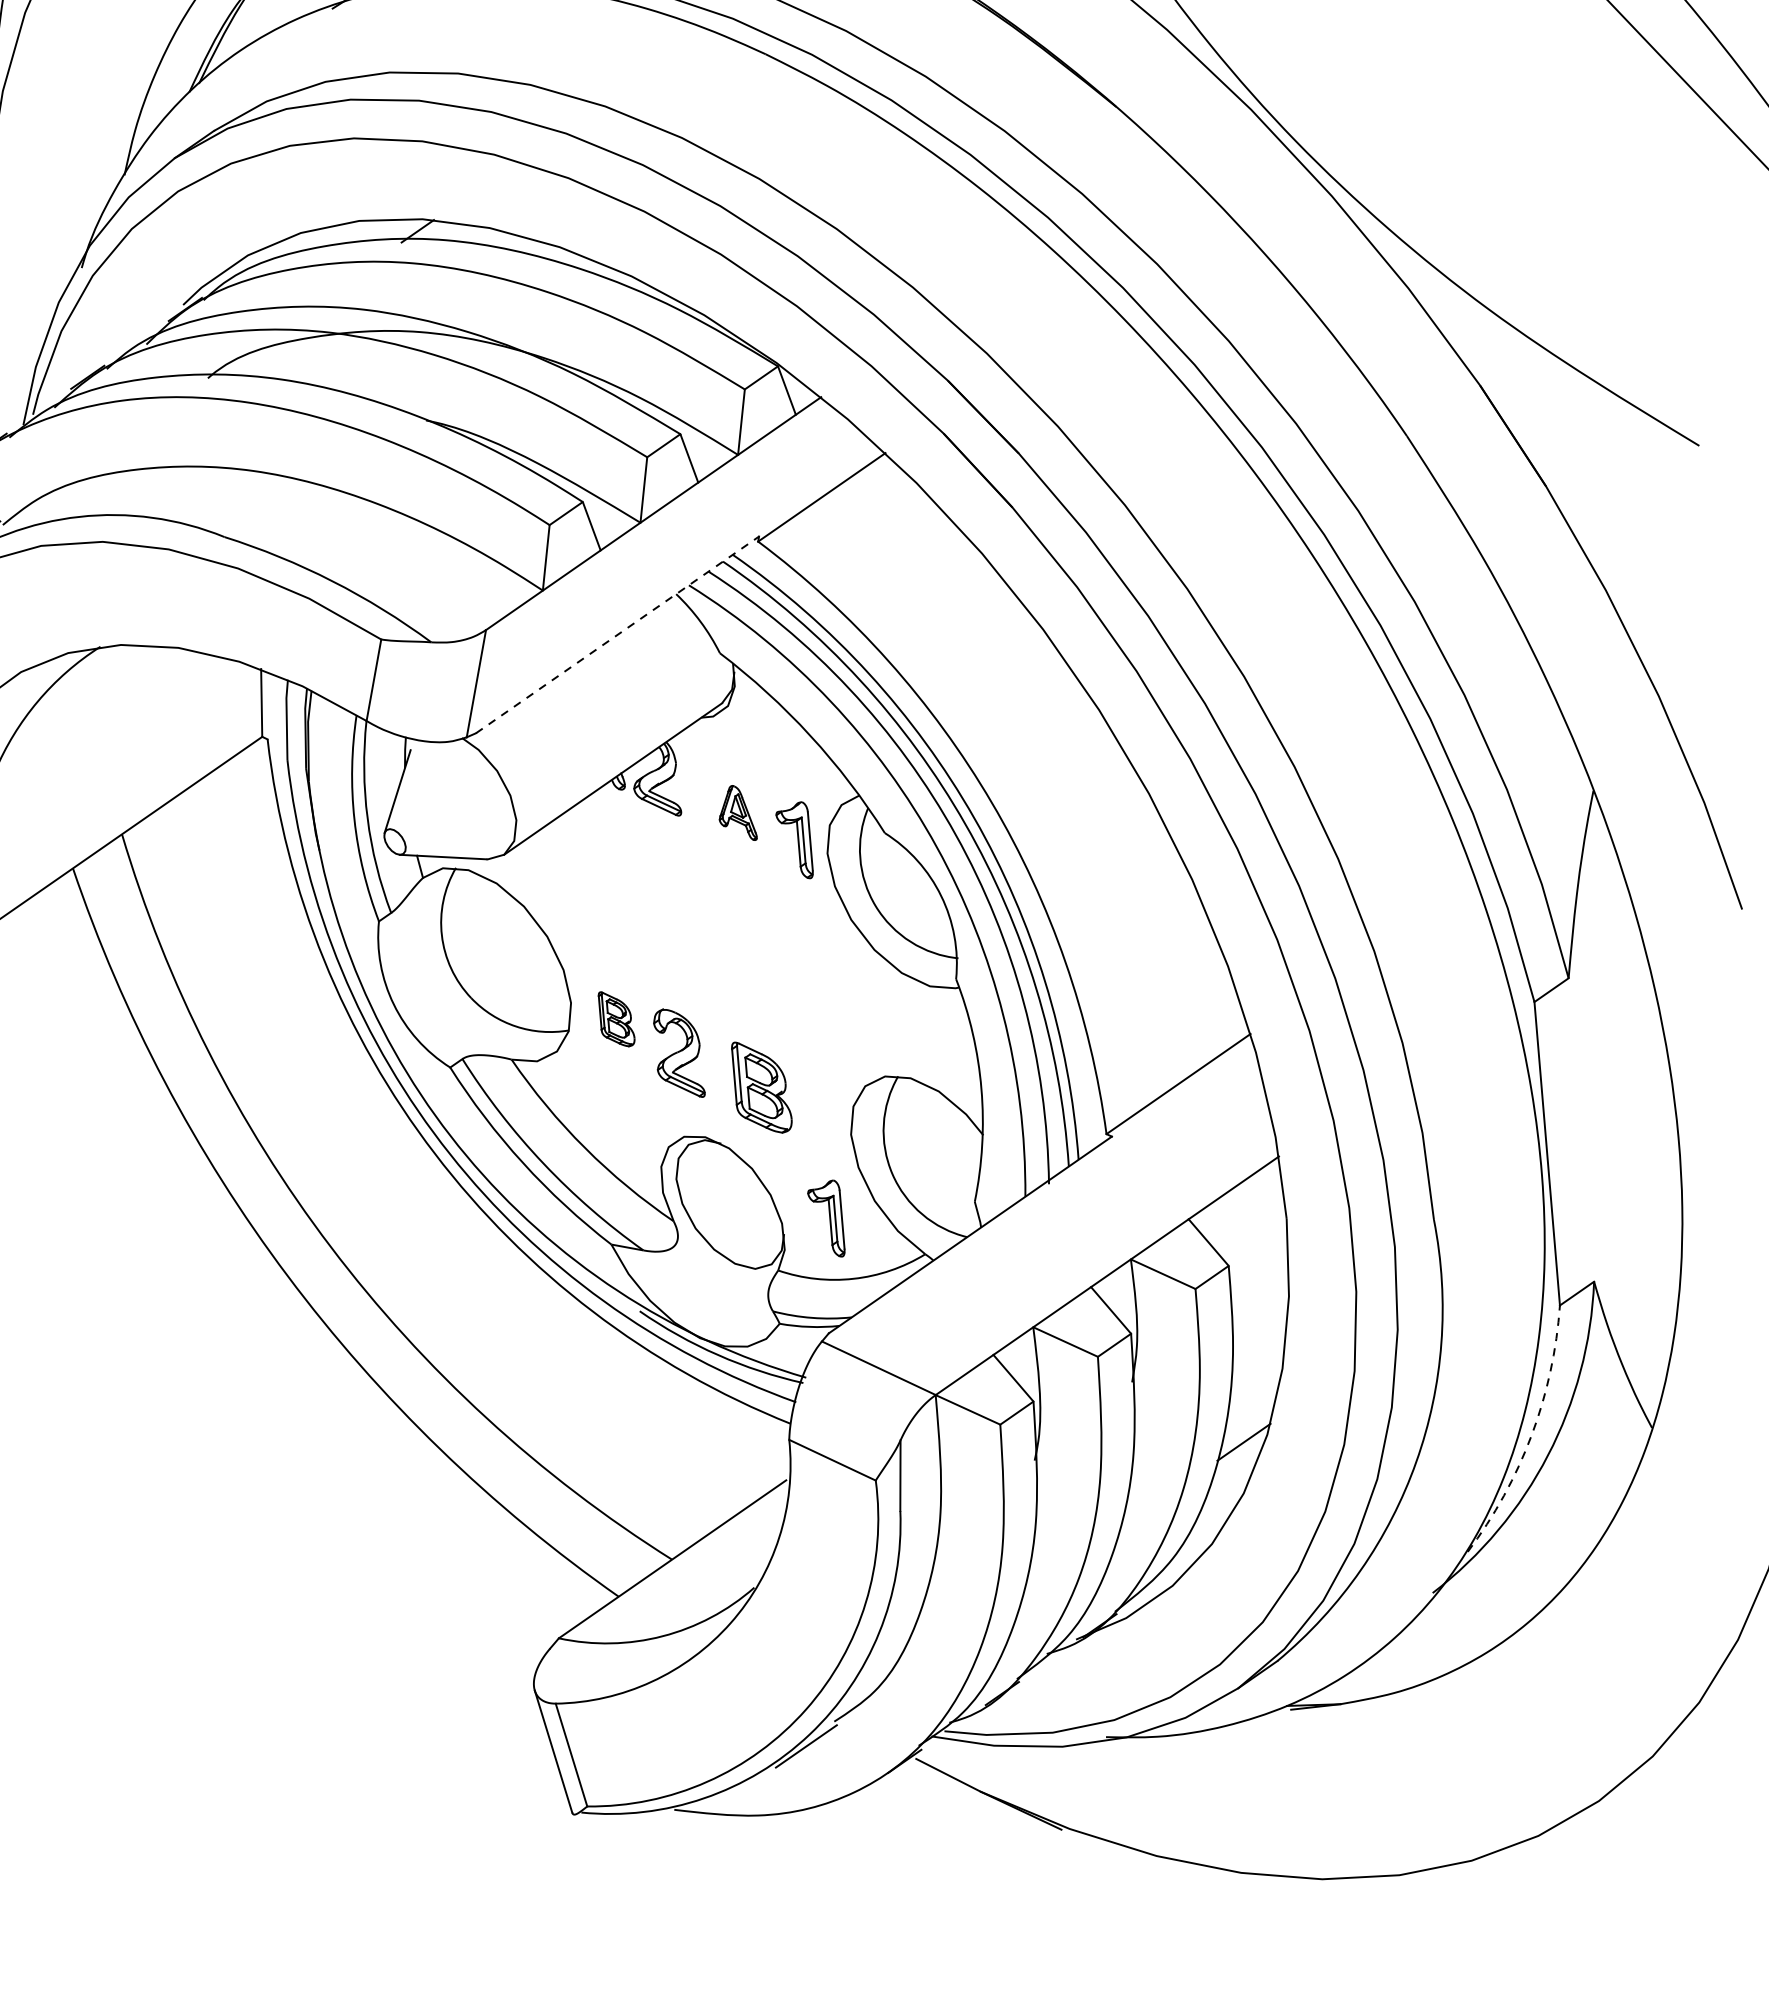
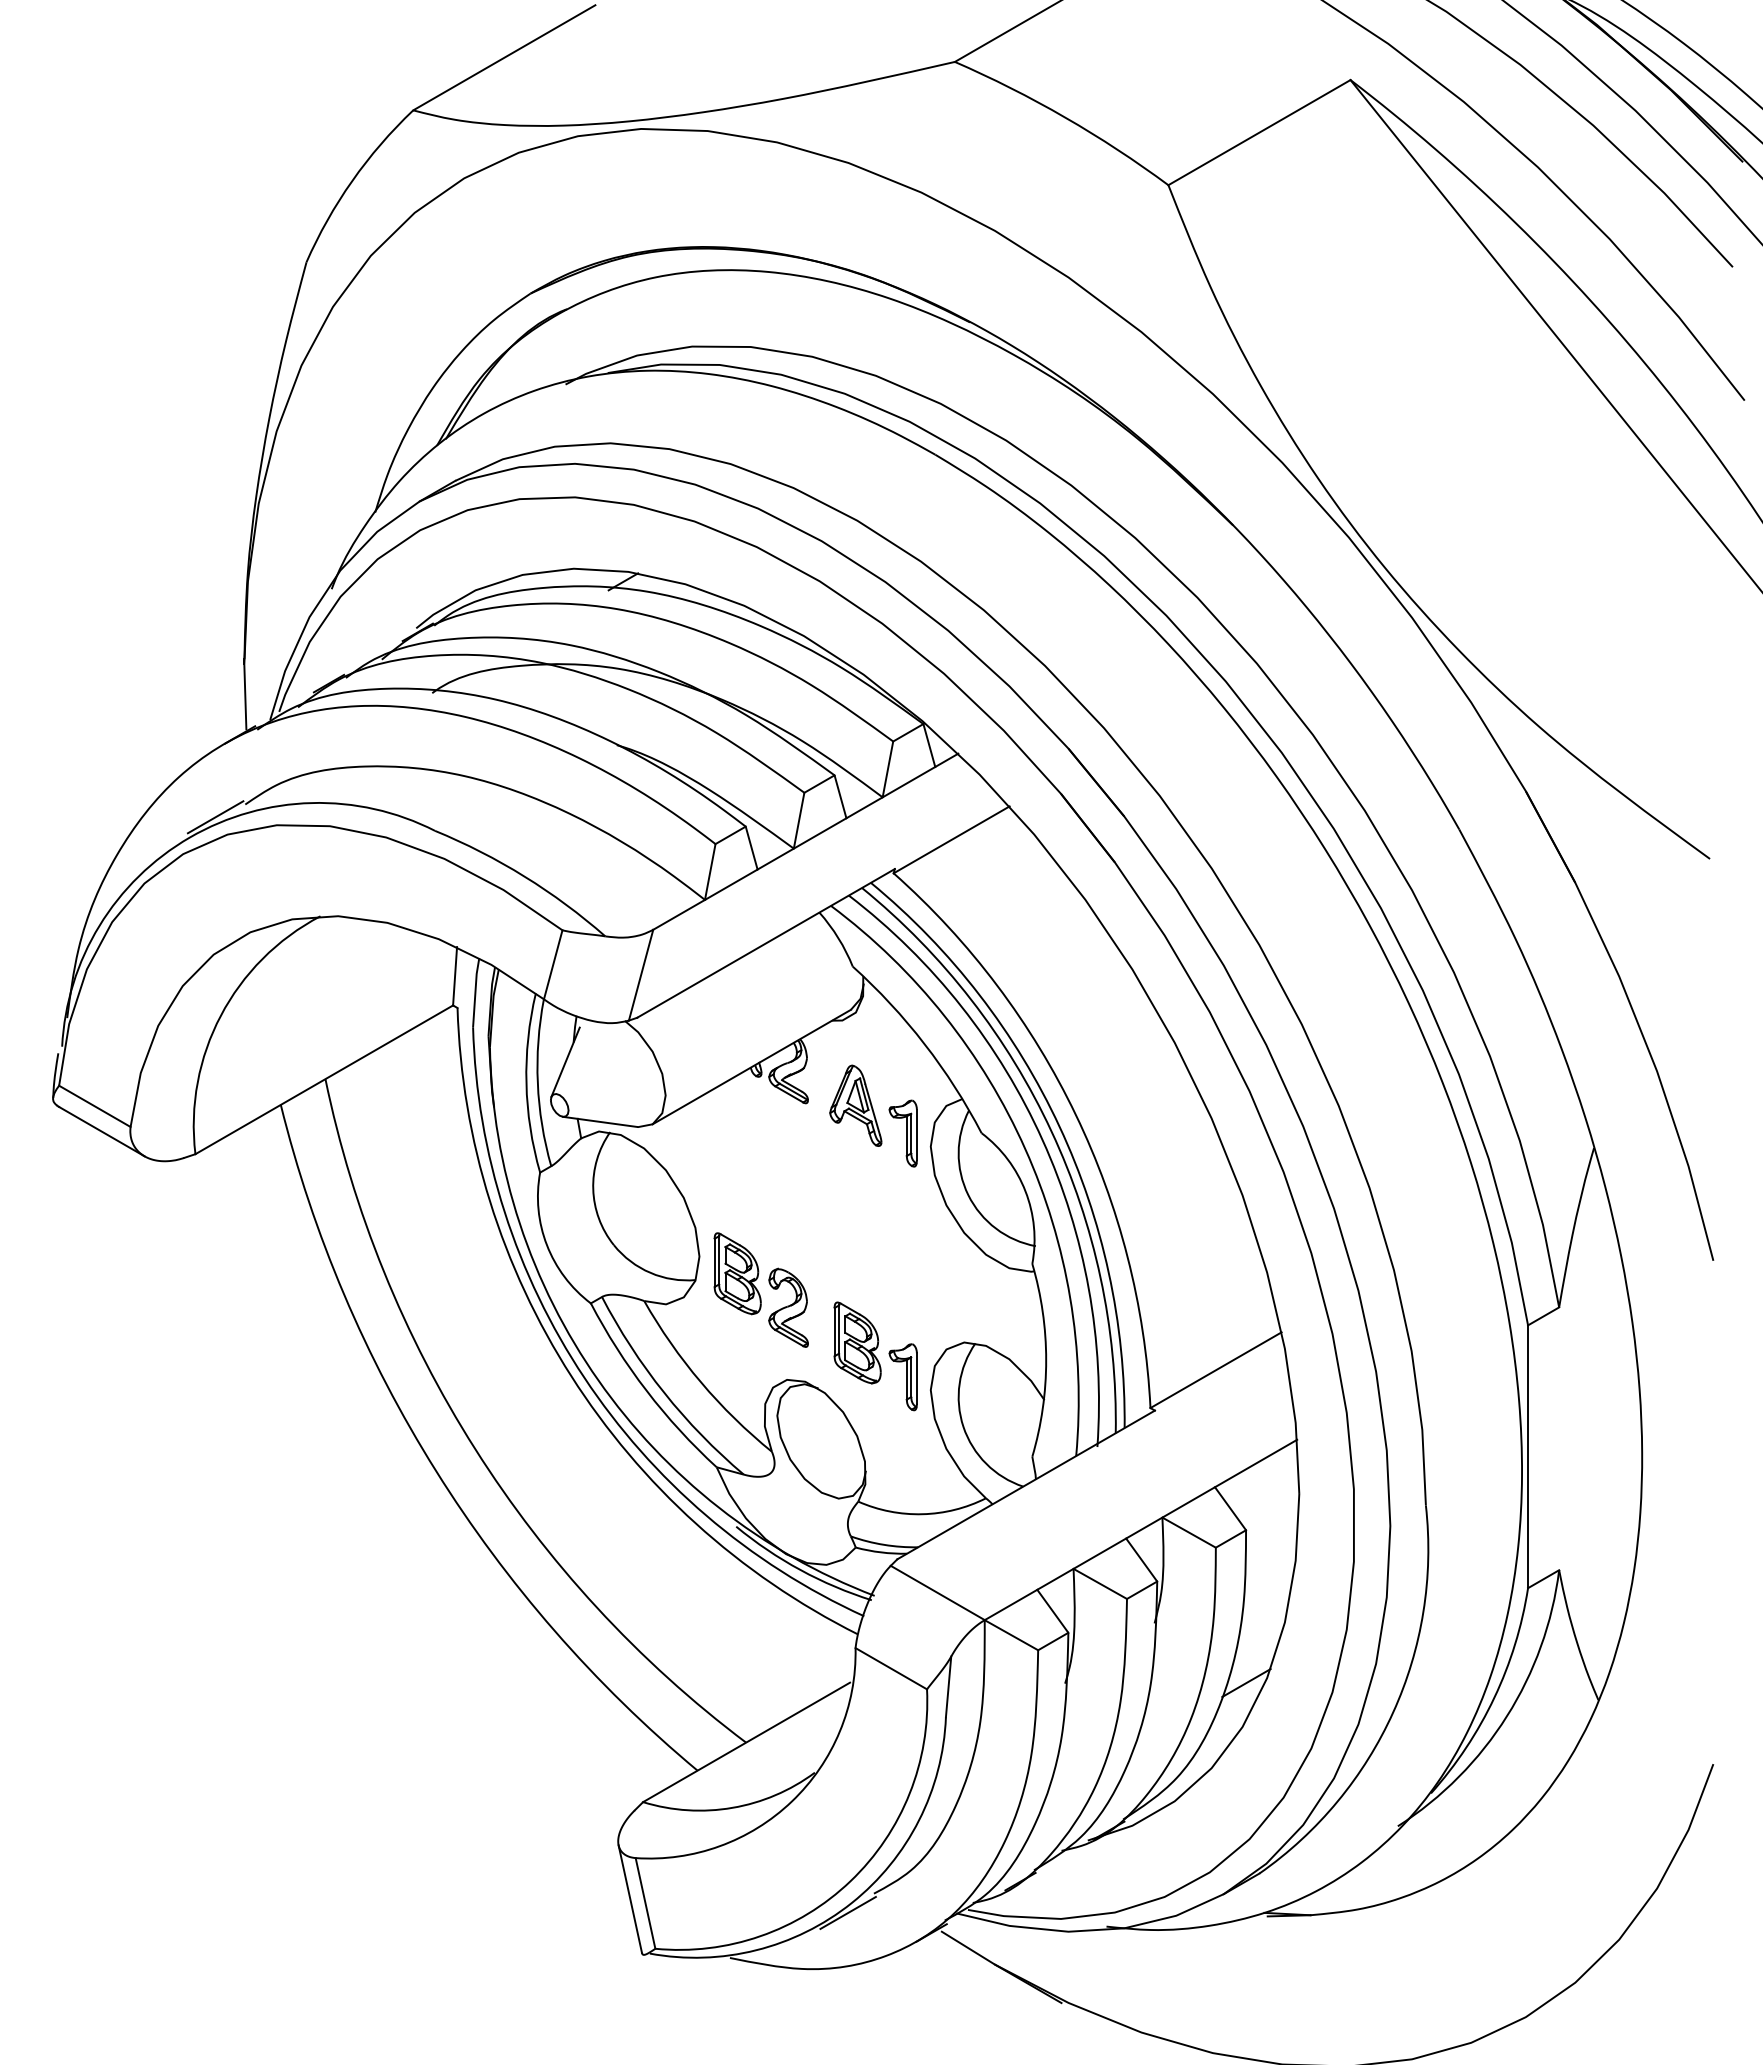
line: (618, 634) -> (766, 943), dashed -> solid
part: (736, 813) -> (855, 1105), size x1.67
part: (616, 1018) -> (737, 1273), size x1.67
part: (825, 1219) -> (902, 1377), moved
arc: (1531, 1434) -> (1494, 1697), dashed -> solid

